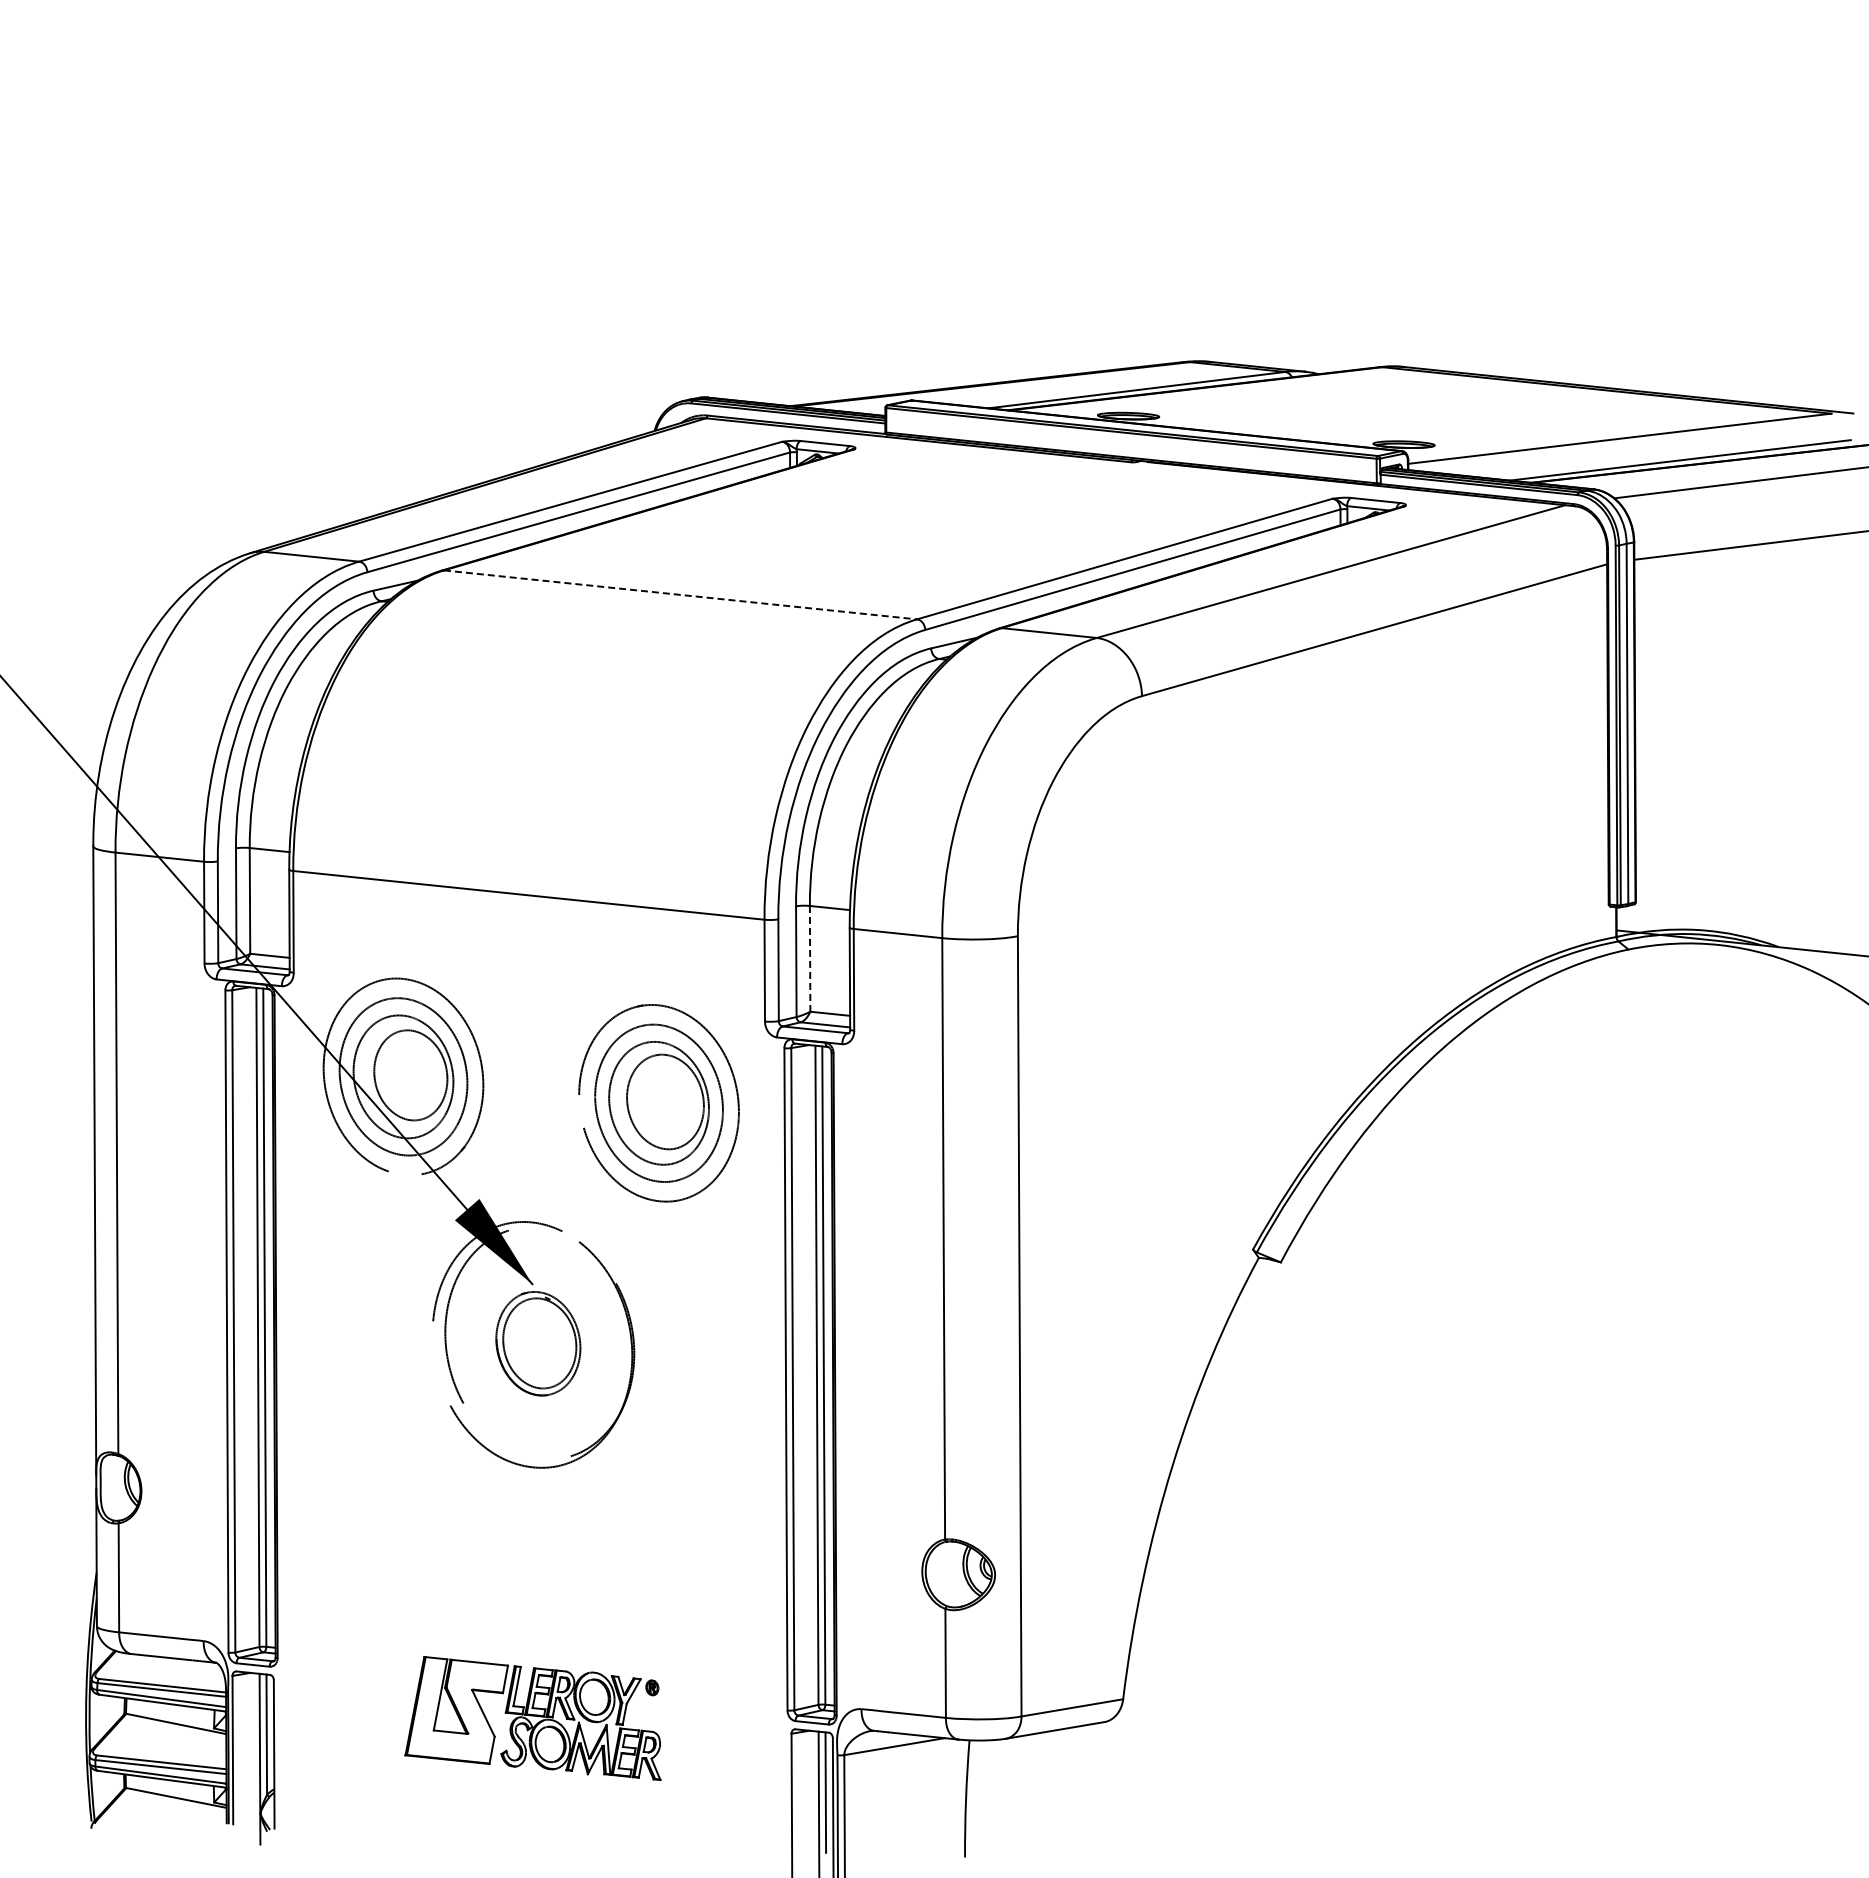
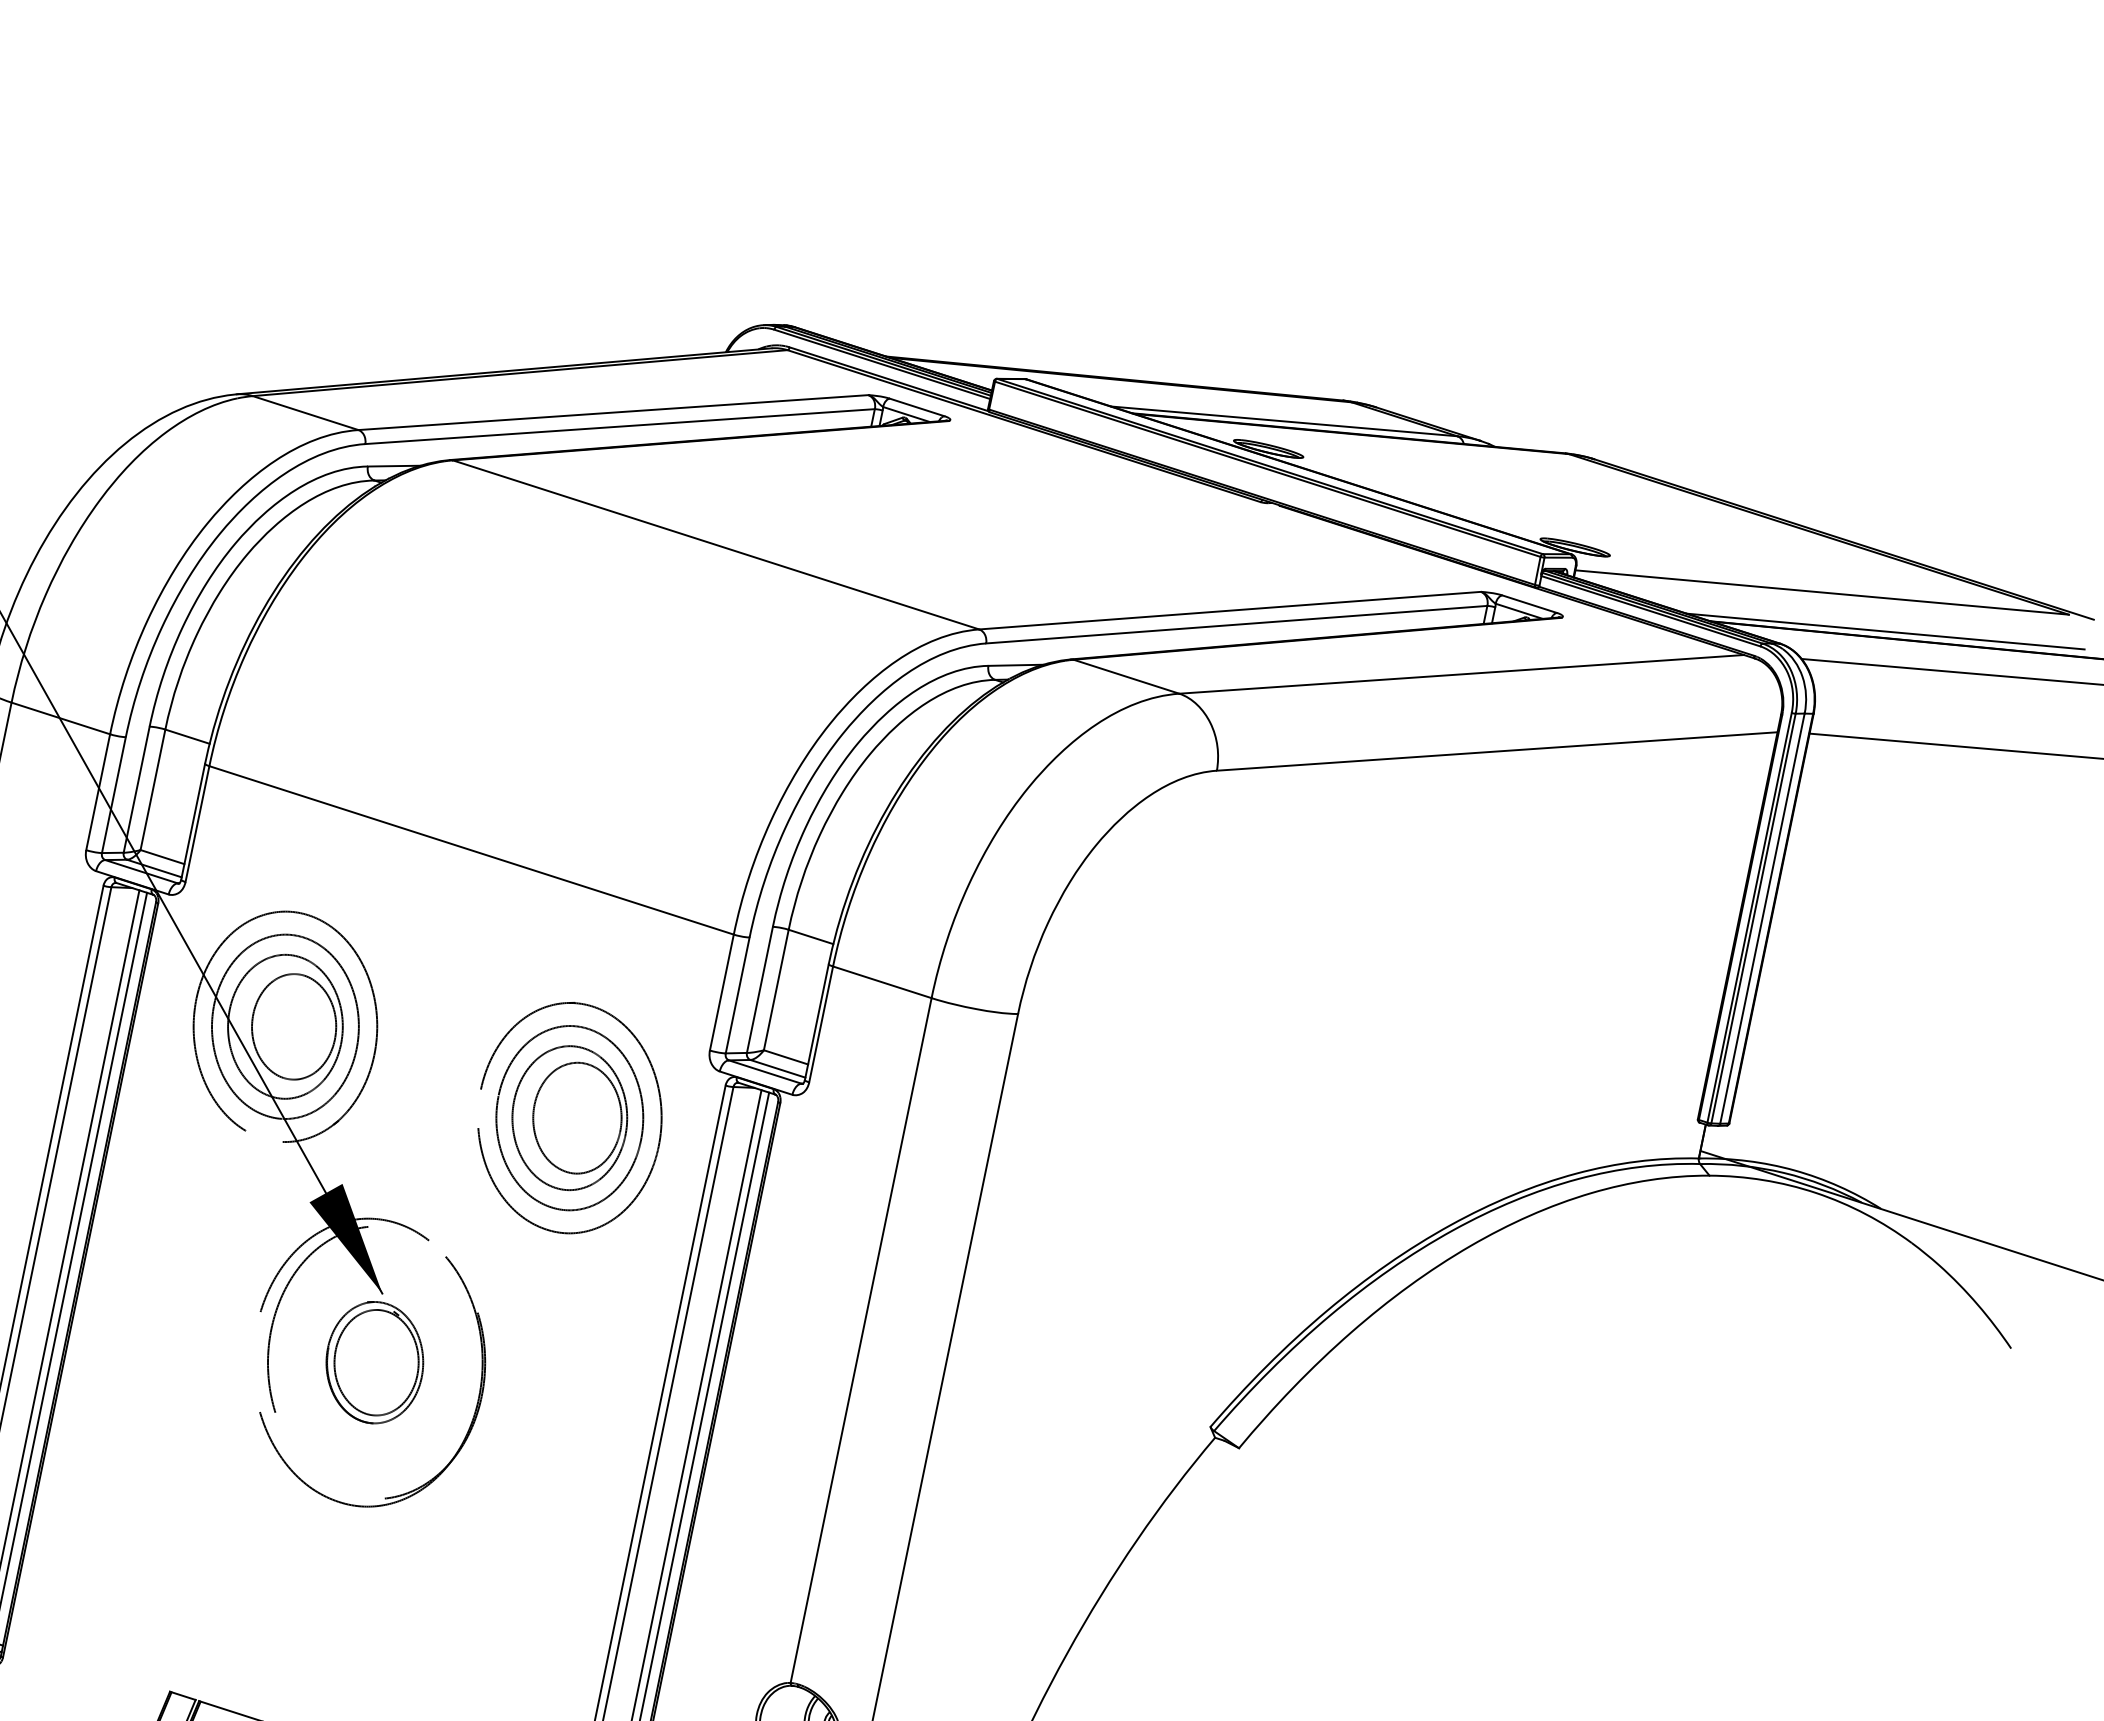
line: (680, 594) -> (716, 544), dashed -> solid
line: (810, 958) -> (776, 989), dashed -> solid

